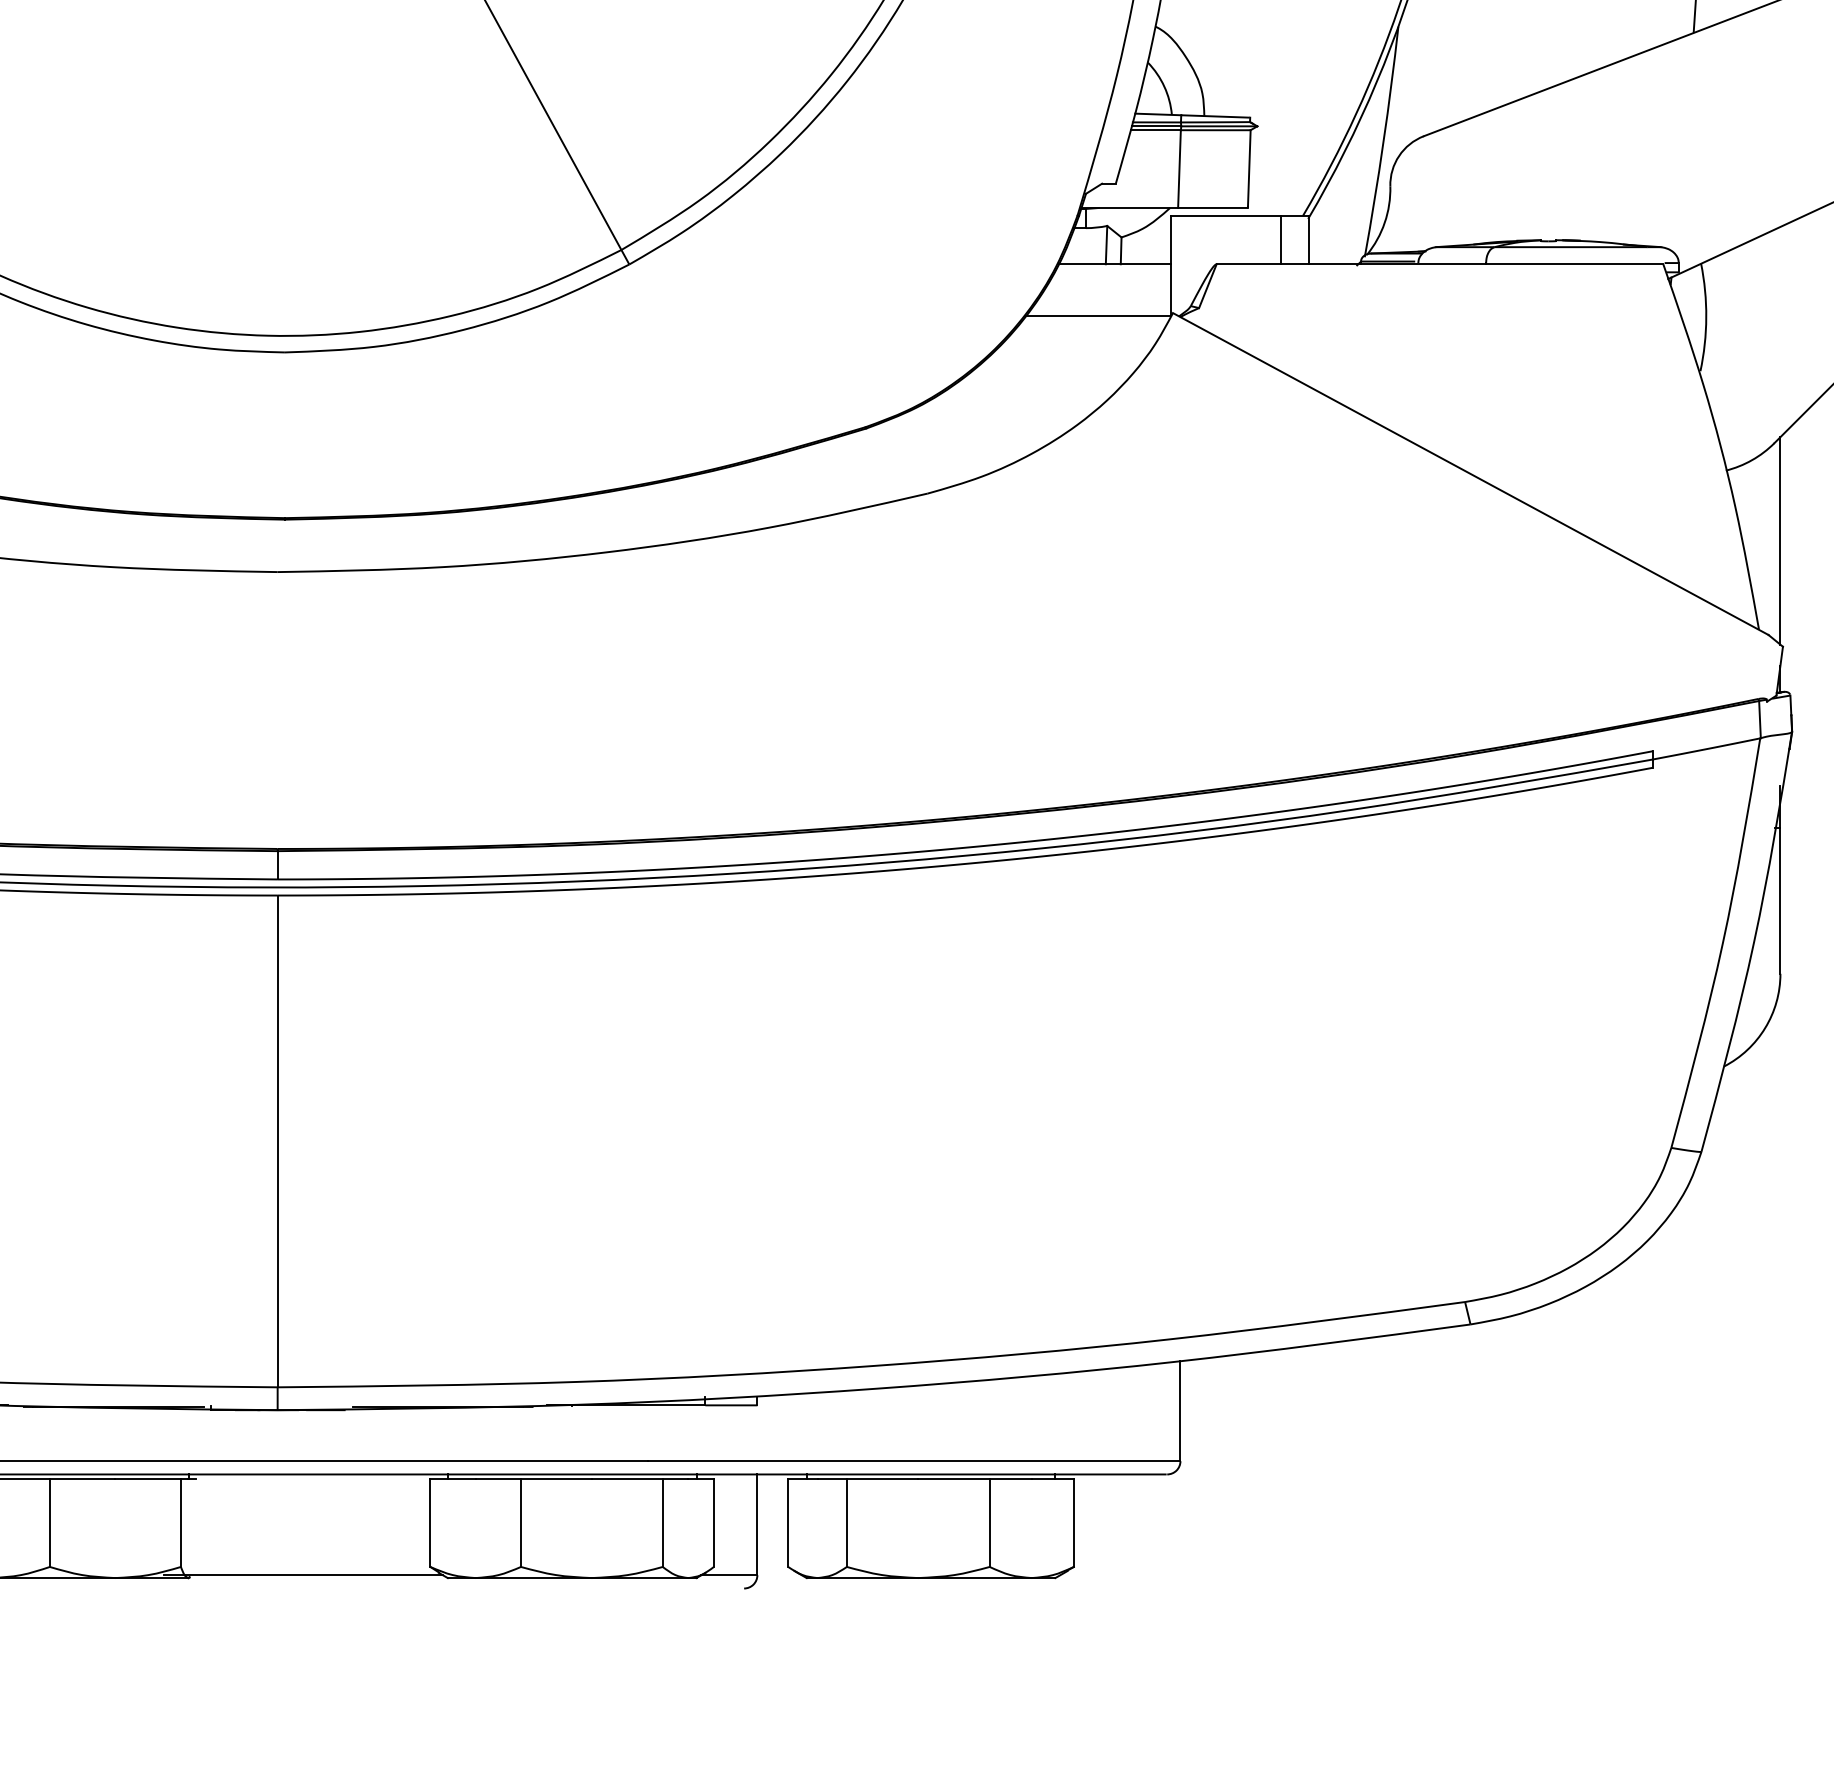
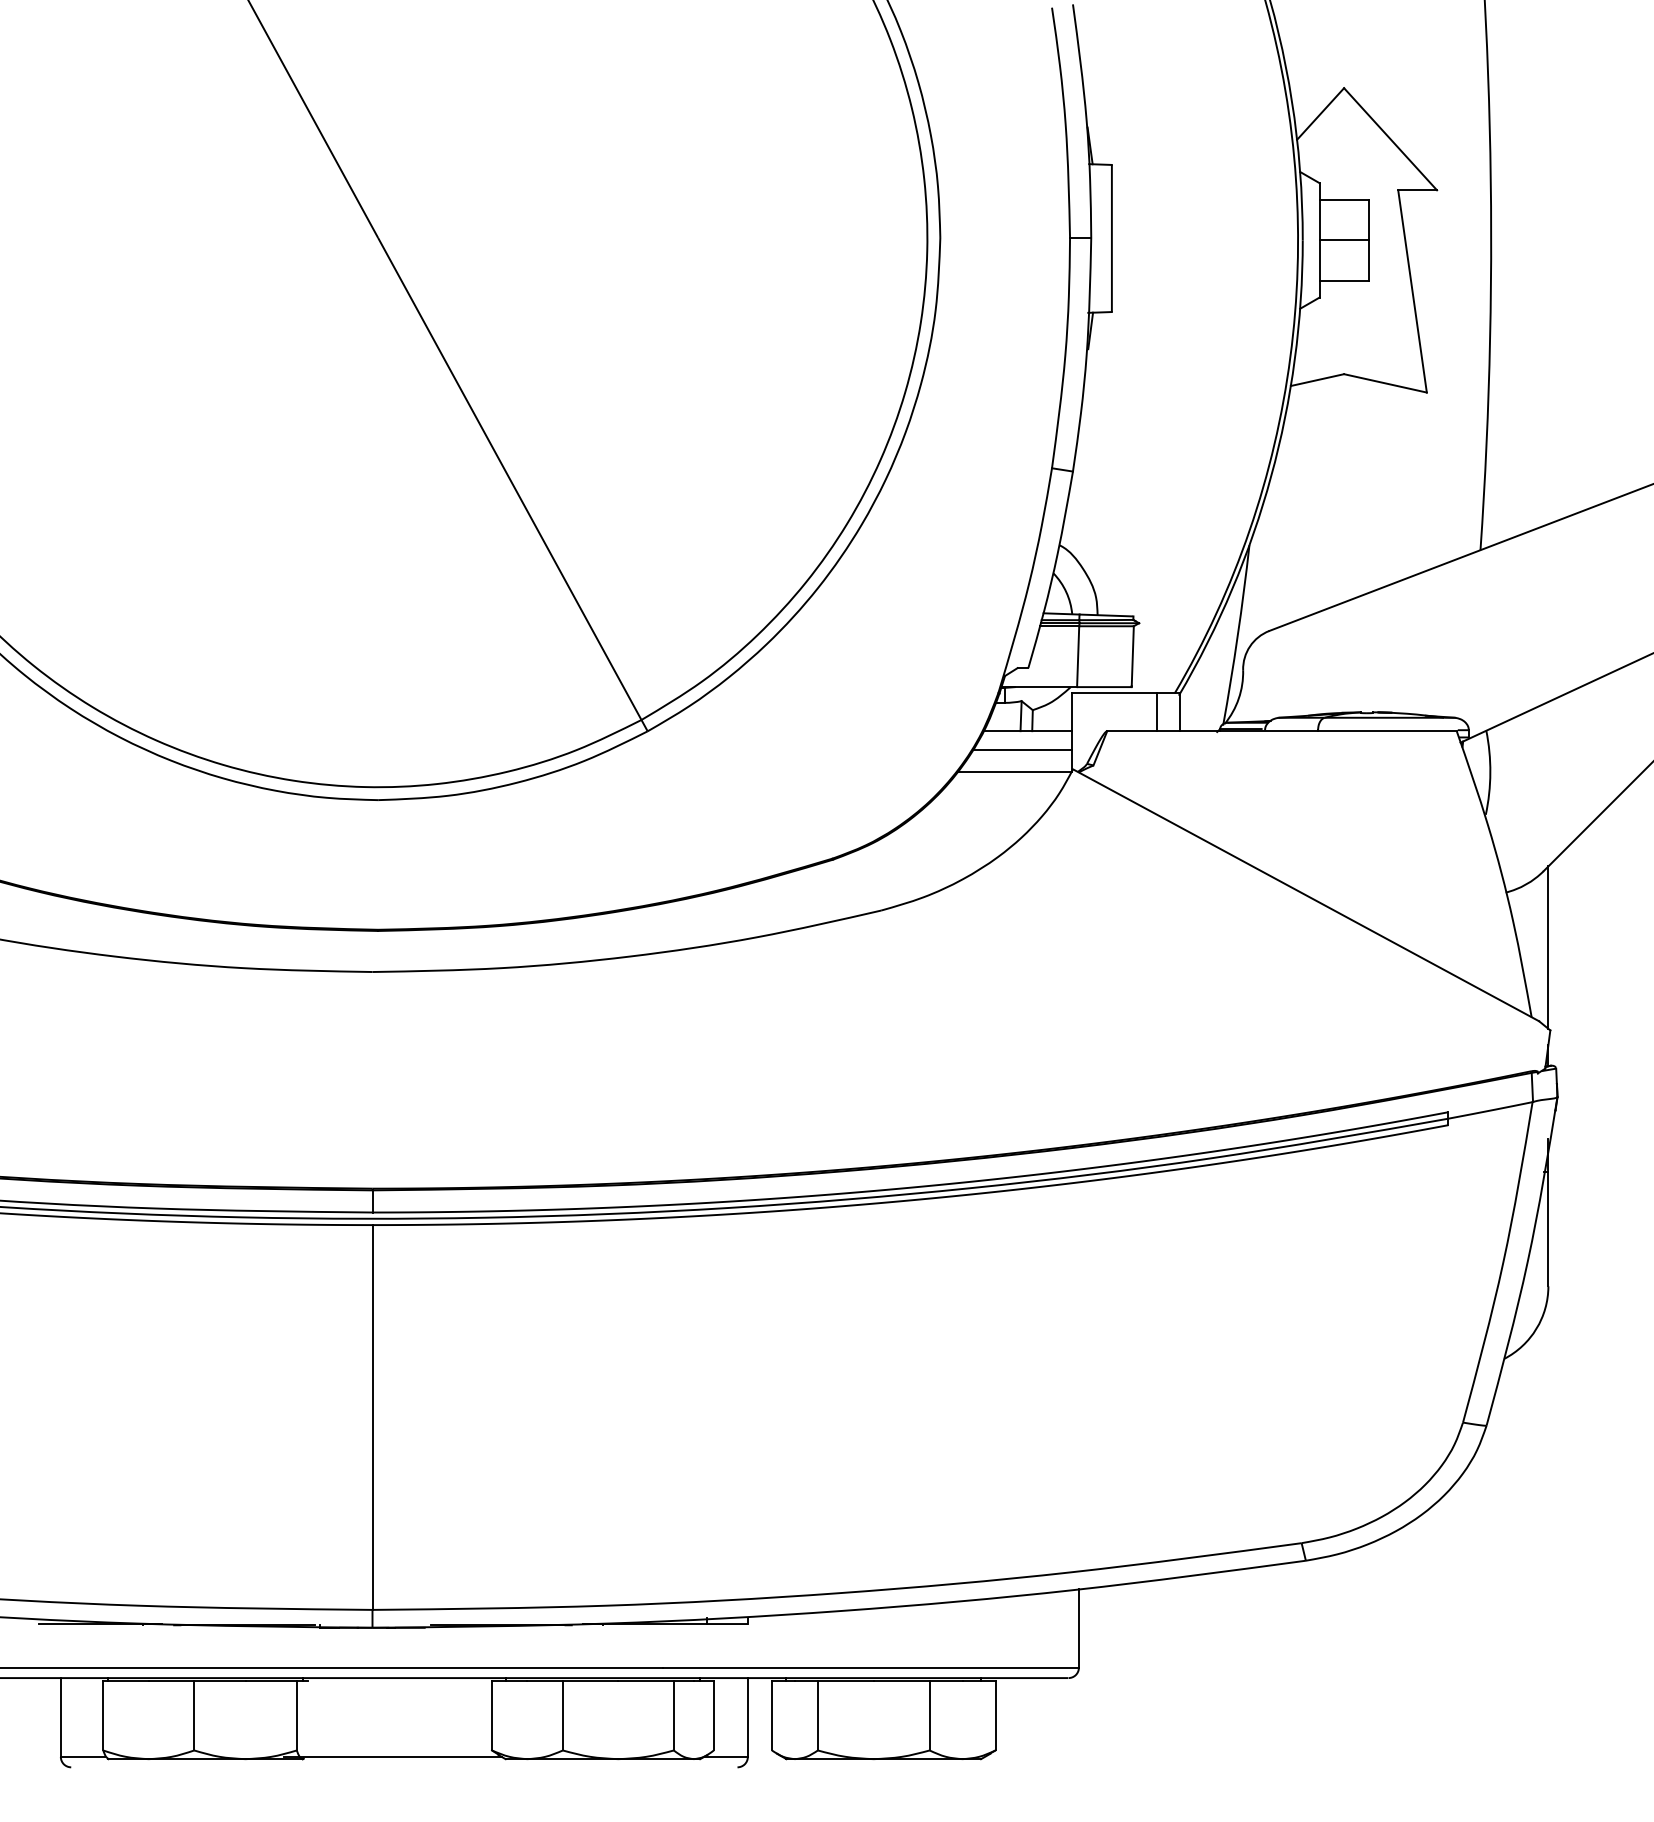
line: (1107, 288) -> (1021, 750), added

